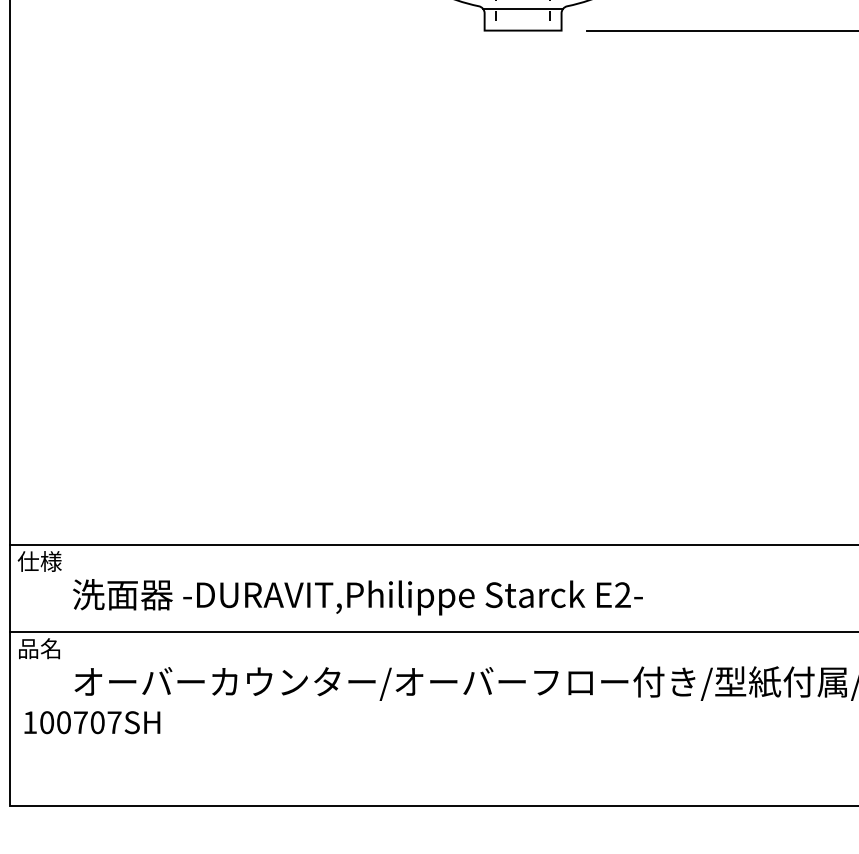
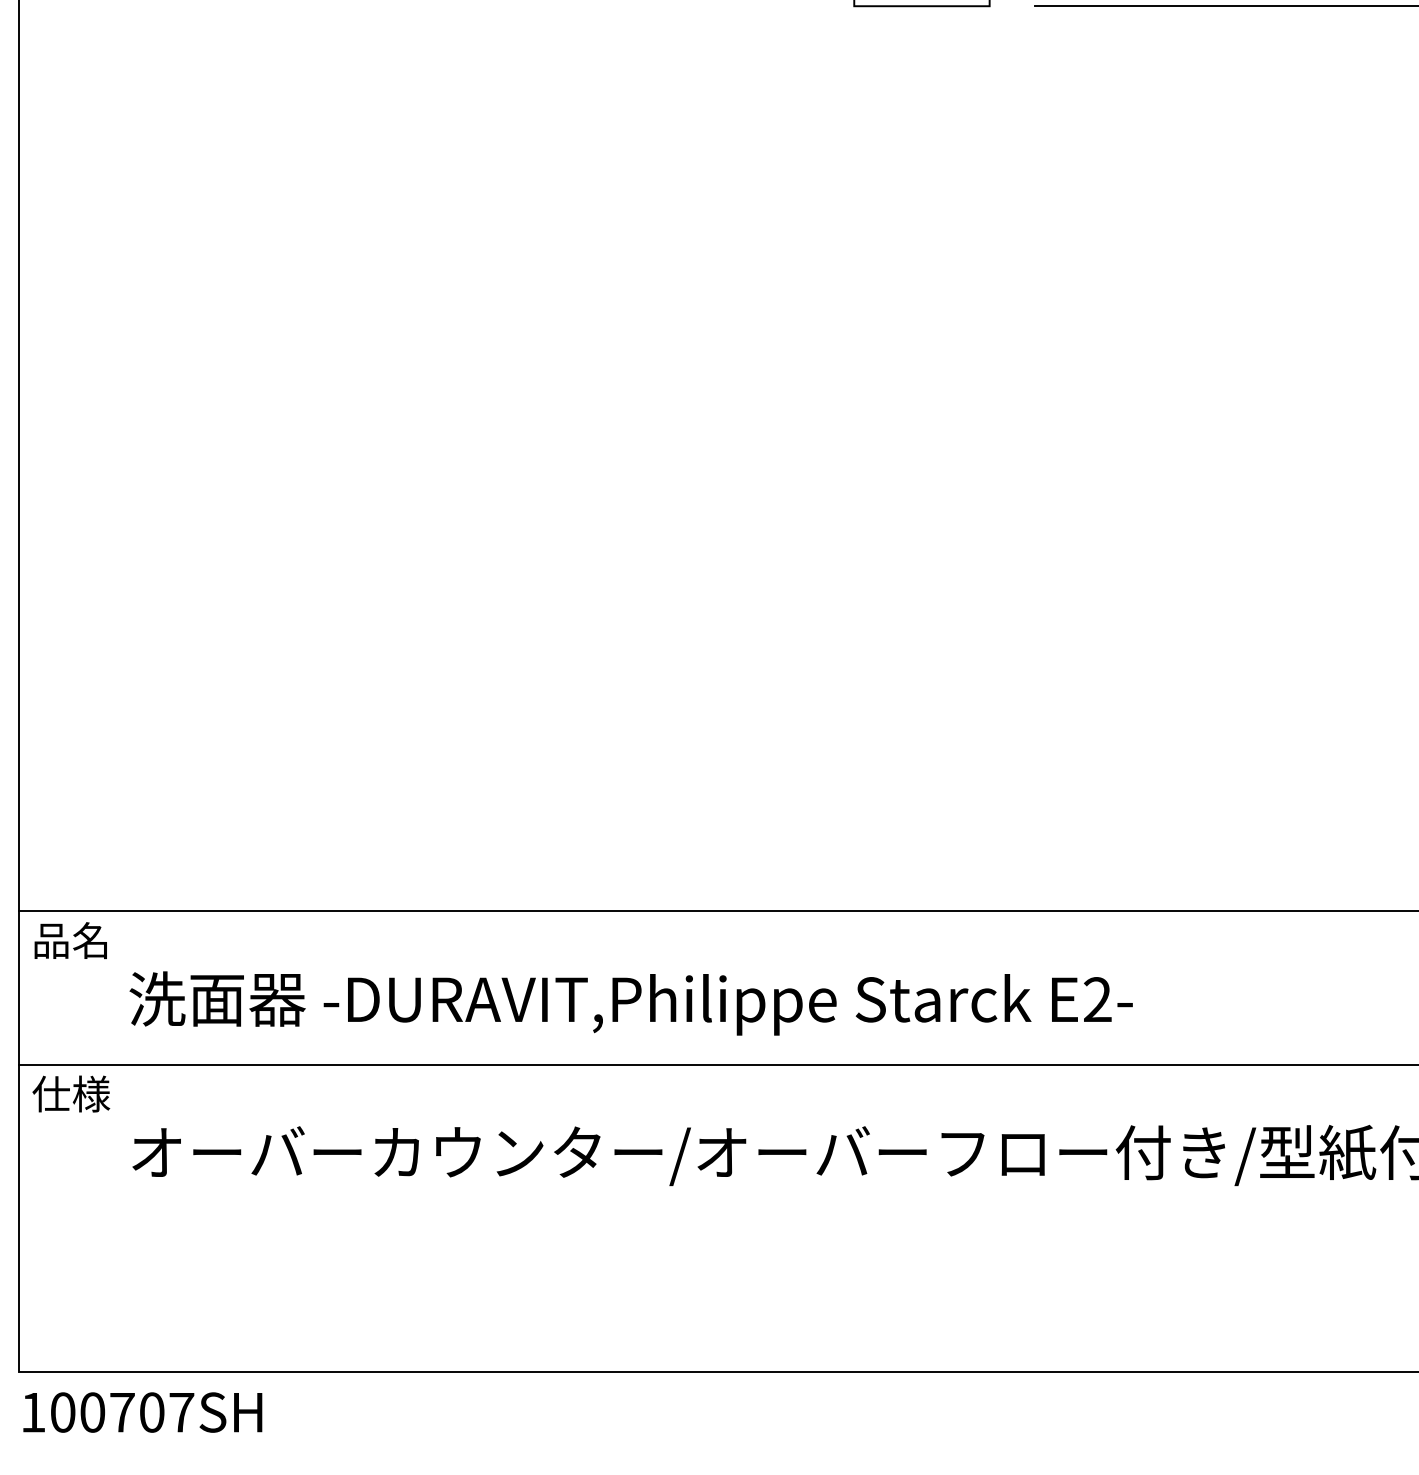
text: (39, 561) -> (70, 940), 仕様 -> 品名
text: (39, 648) -> (70, 1093), 品名 -> 仕様
text: (92, 722) -> (142, 1412), moved

